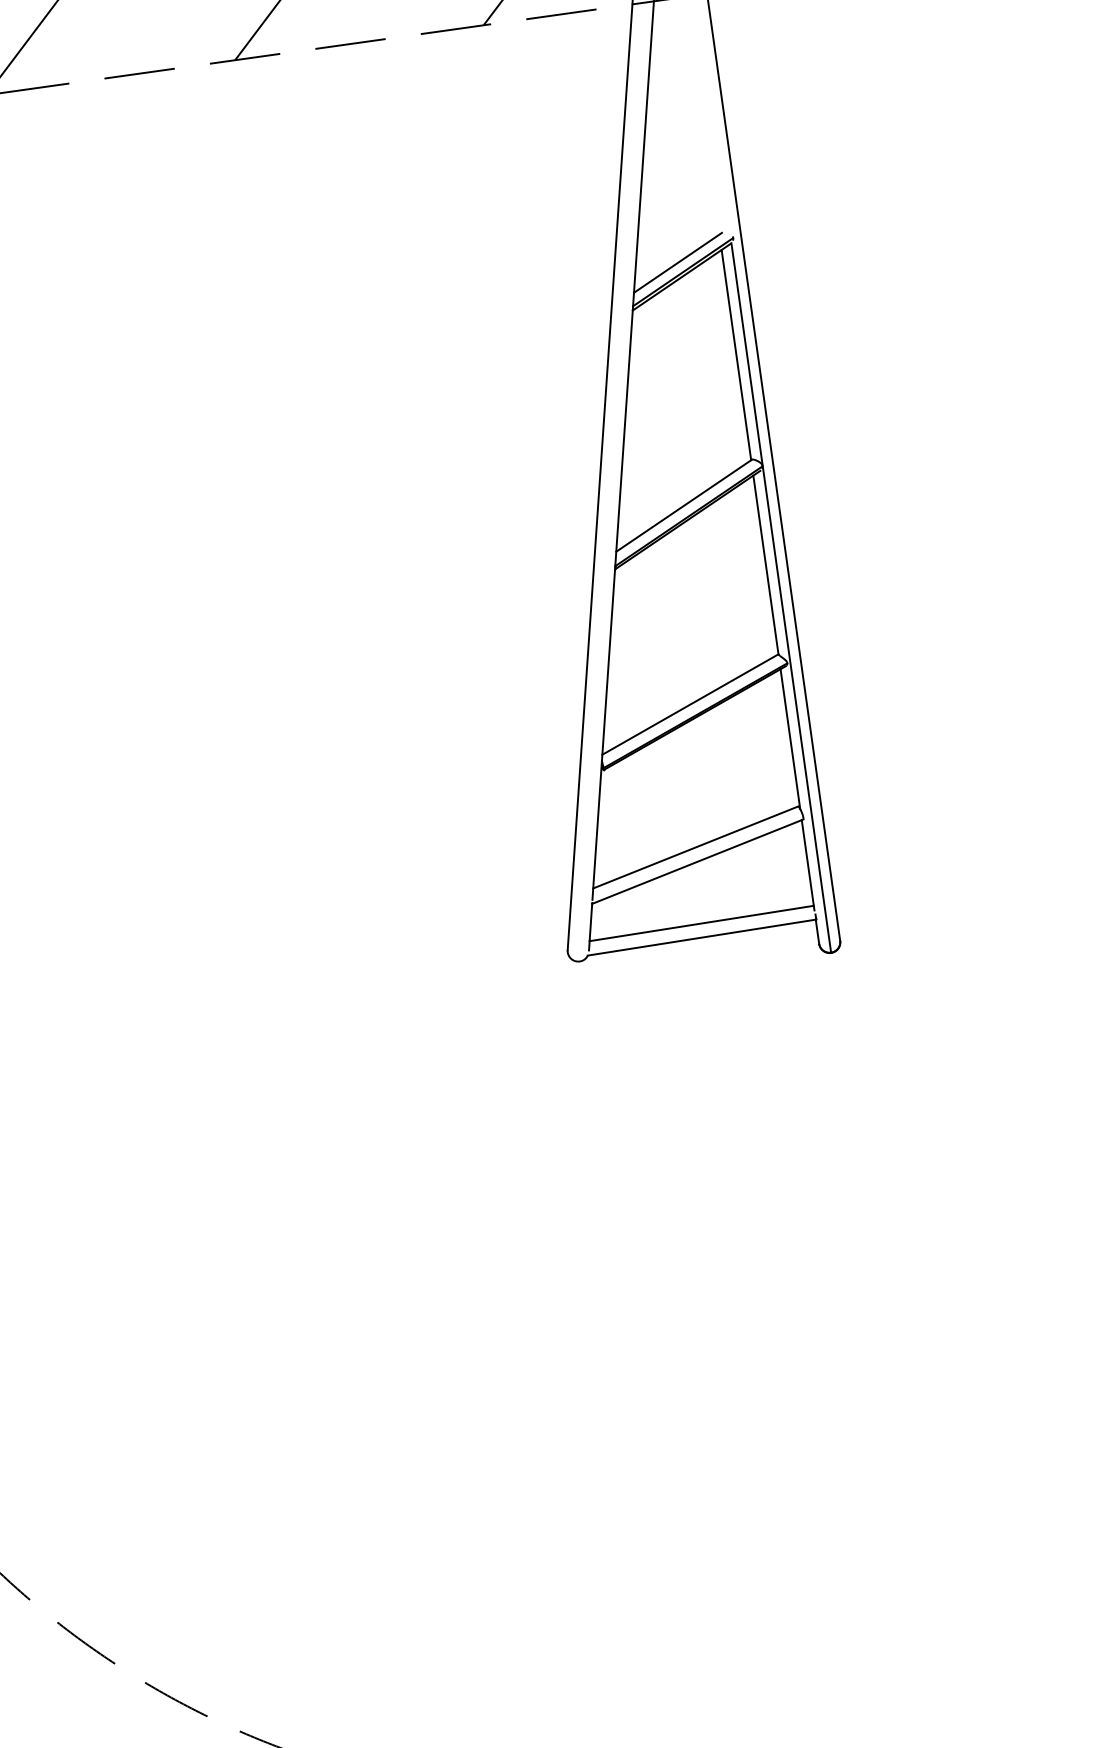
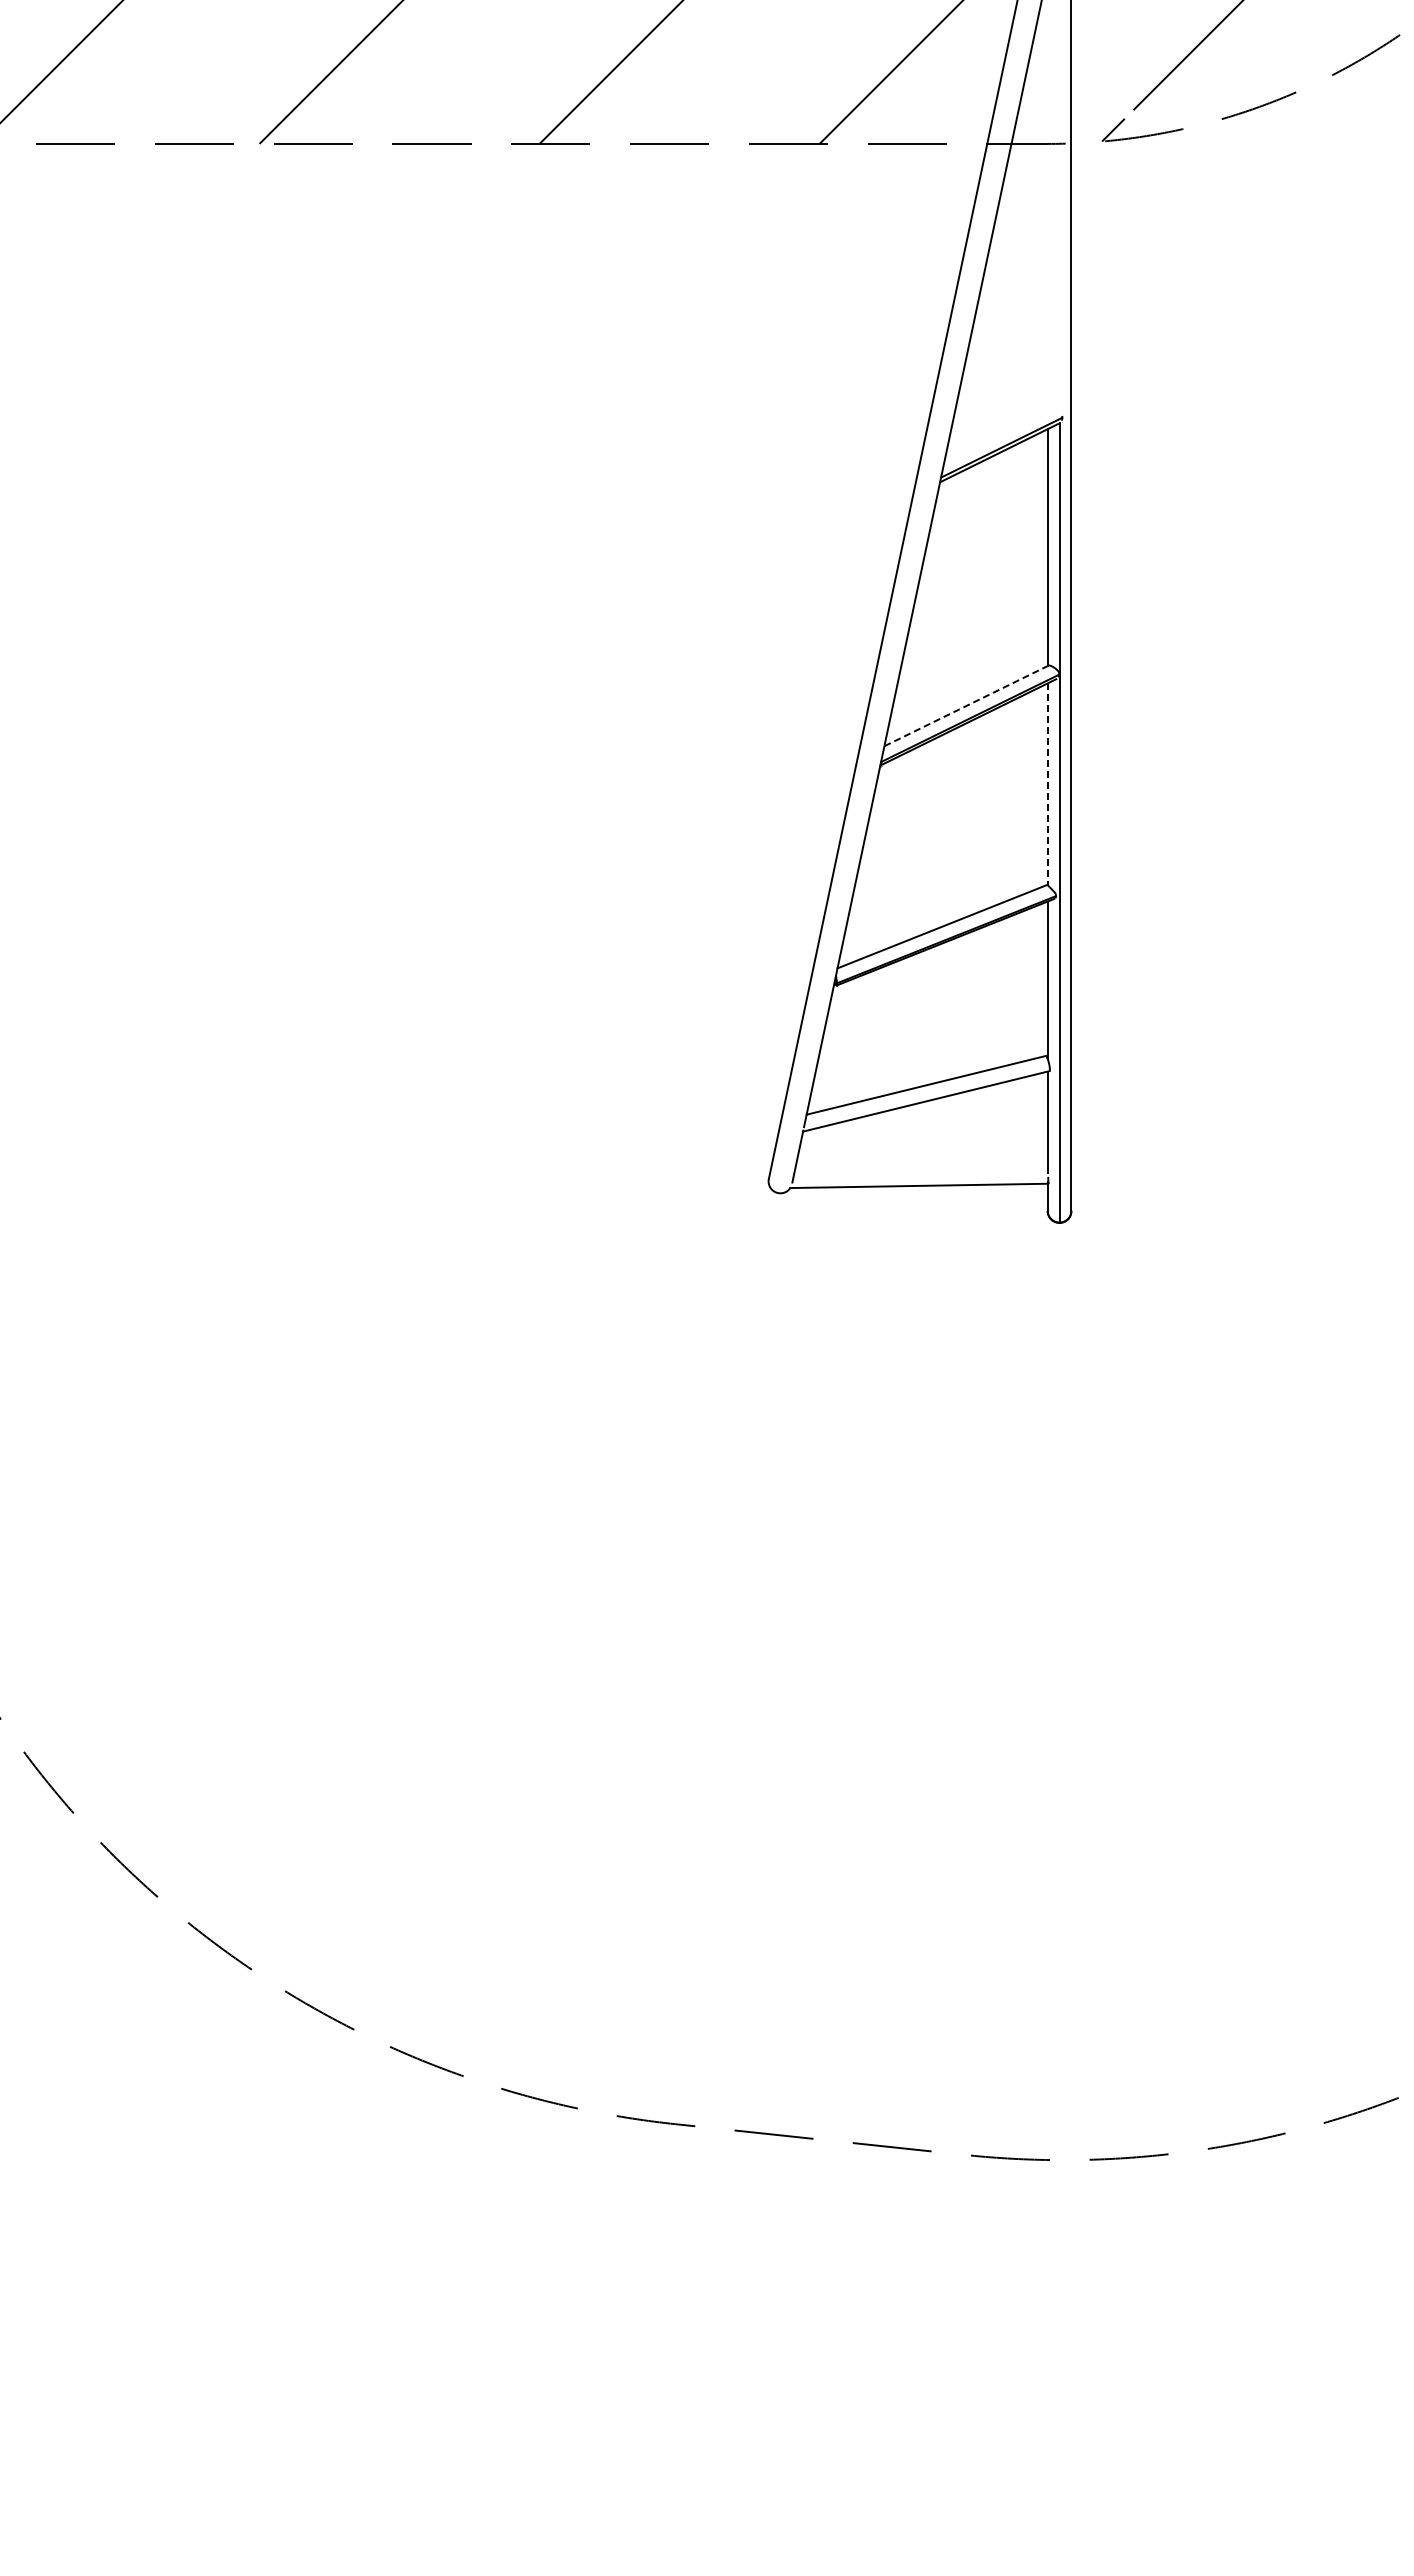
line: (678, 262) -> (997, 436), removed
line: (684, 505) -> (966, 705), solid -> dashed
line: (765, 565) -> (1047, 784), solid -> dashed
line: (701, 923) -> (920, 1170), removed

